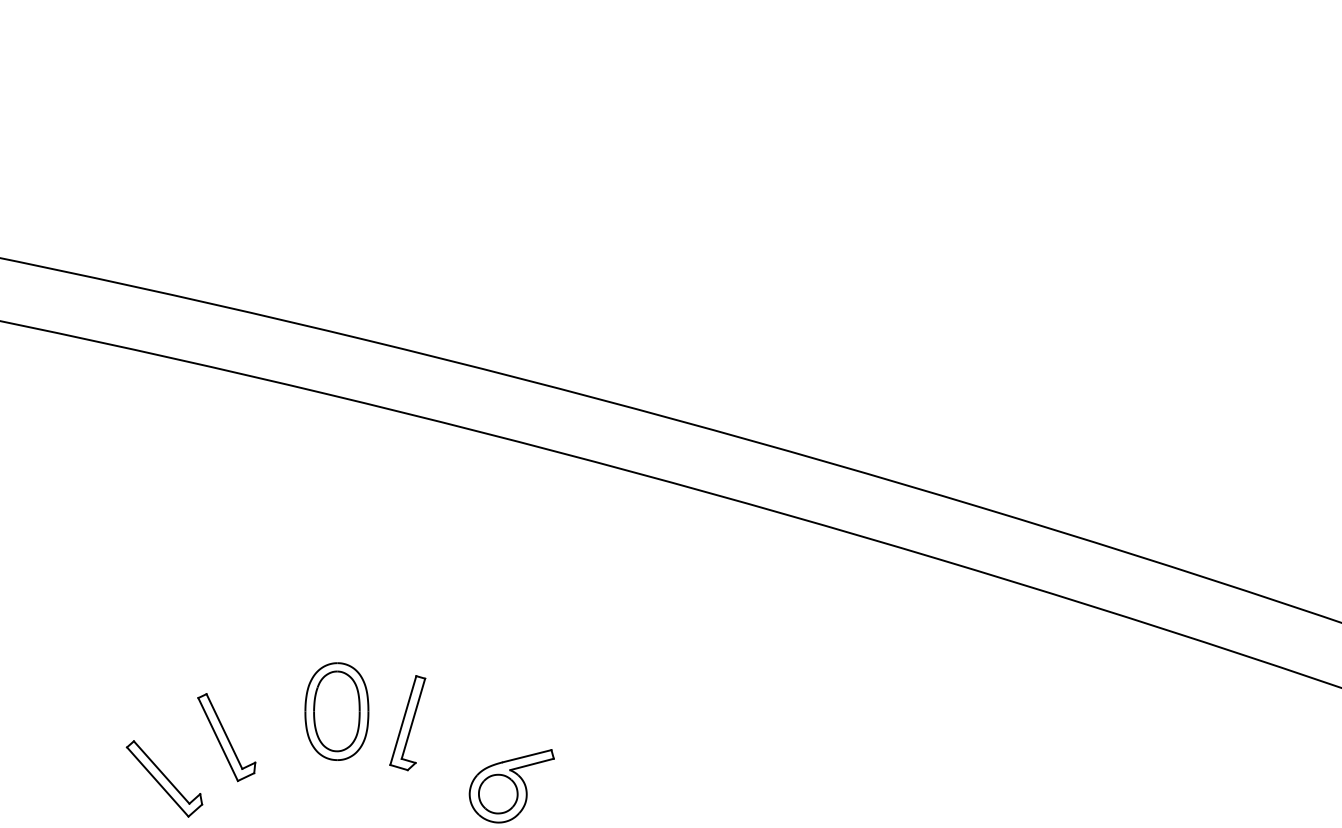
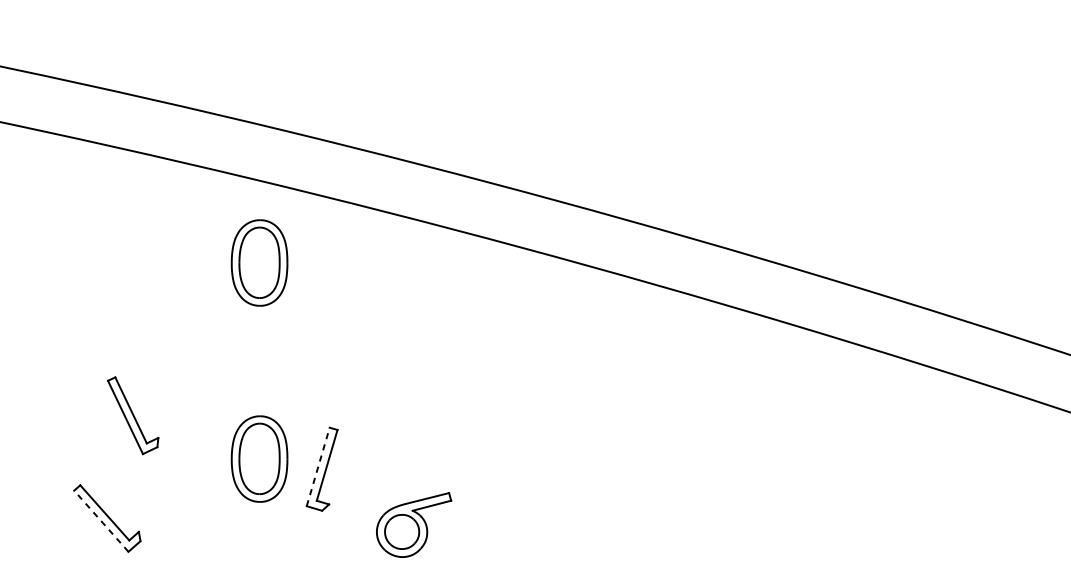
part: (336, 489) -> (259, 262), added
line: (403, 720) -> (318, 466), solid -> dashed
part: (226, 737) -> (132, 415), moved
line: (157, 781) -> (101, 520), solid -> dashed

